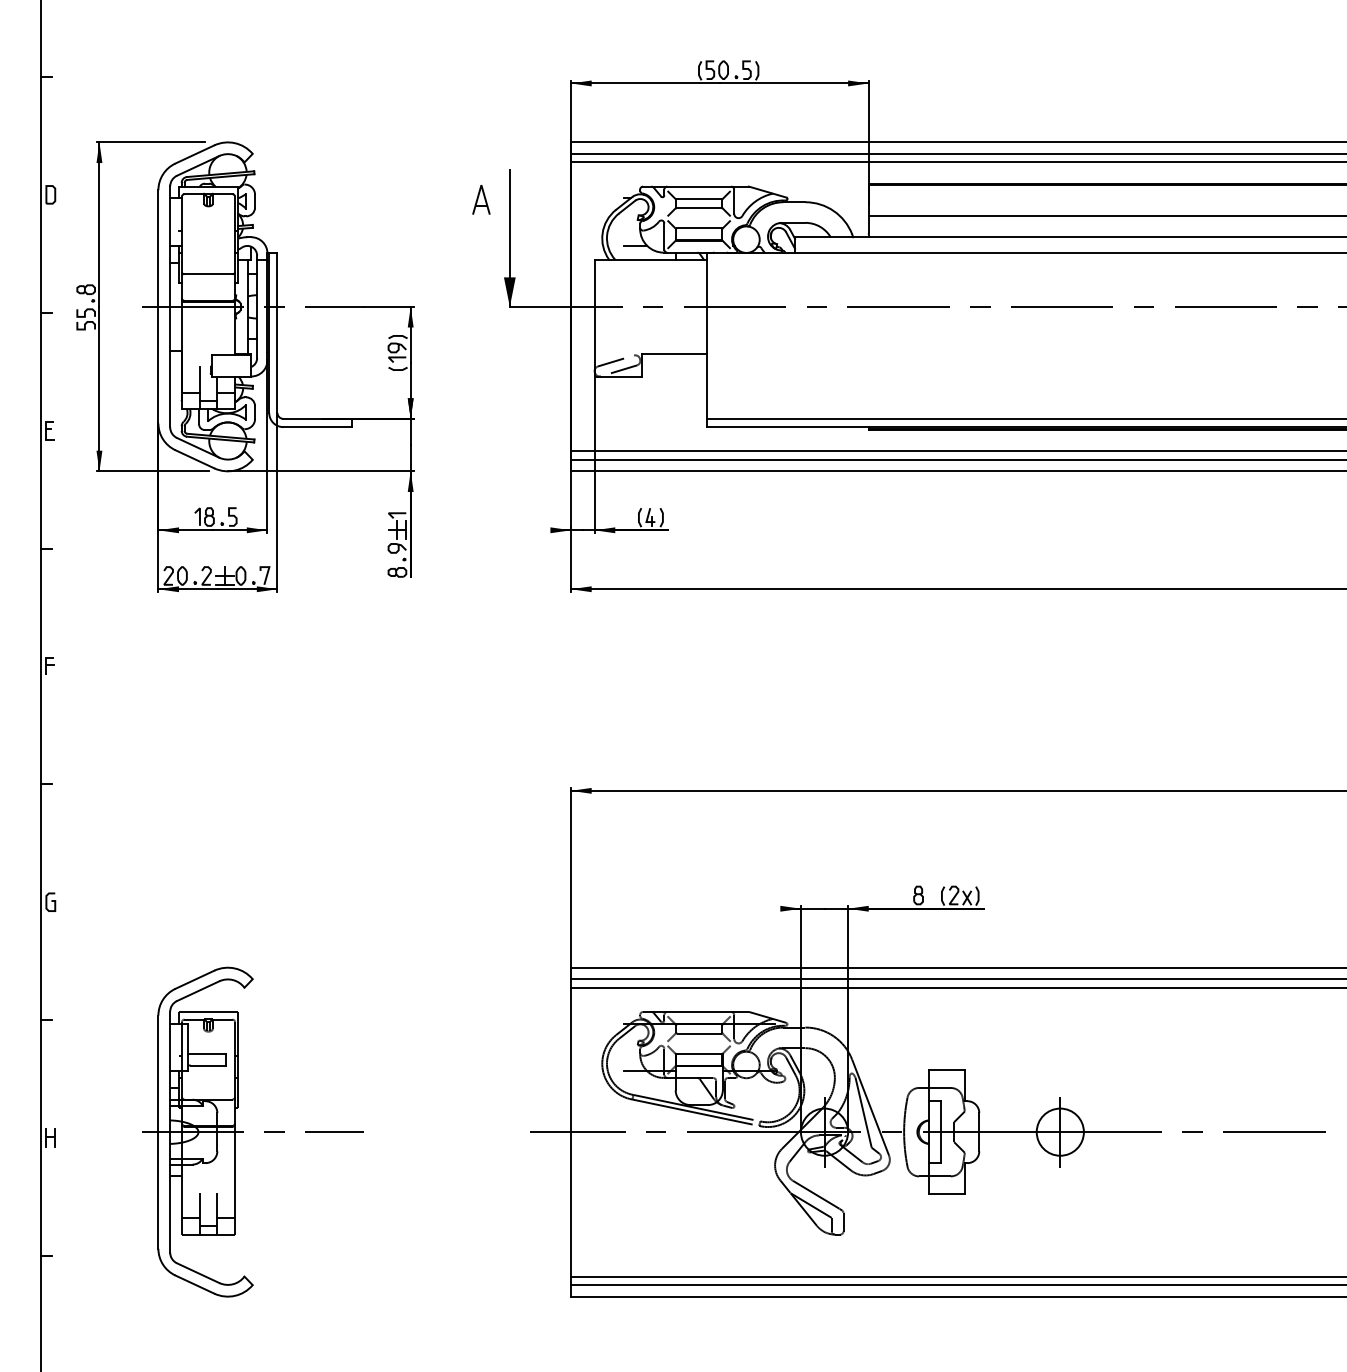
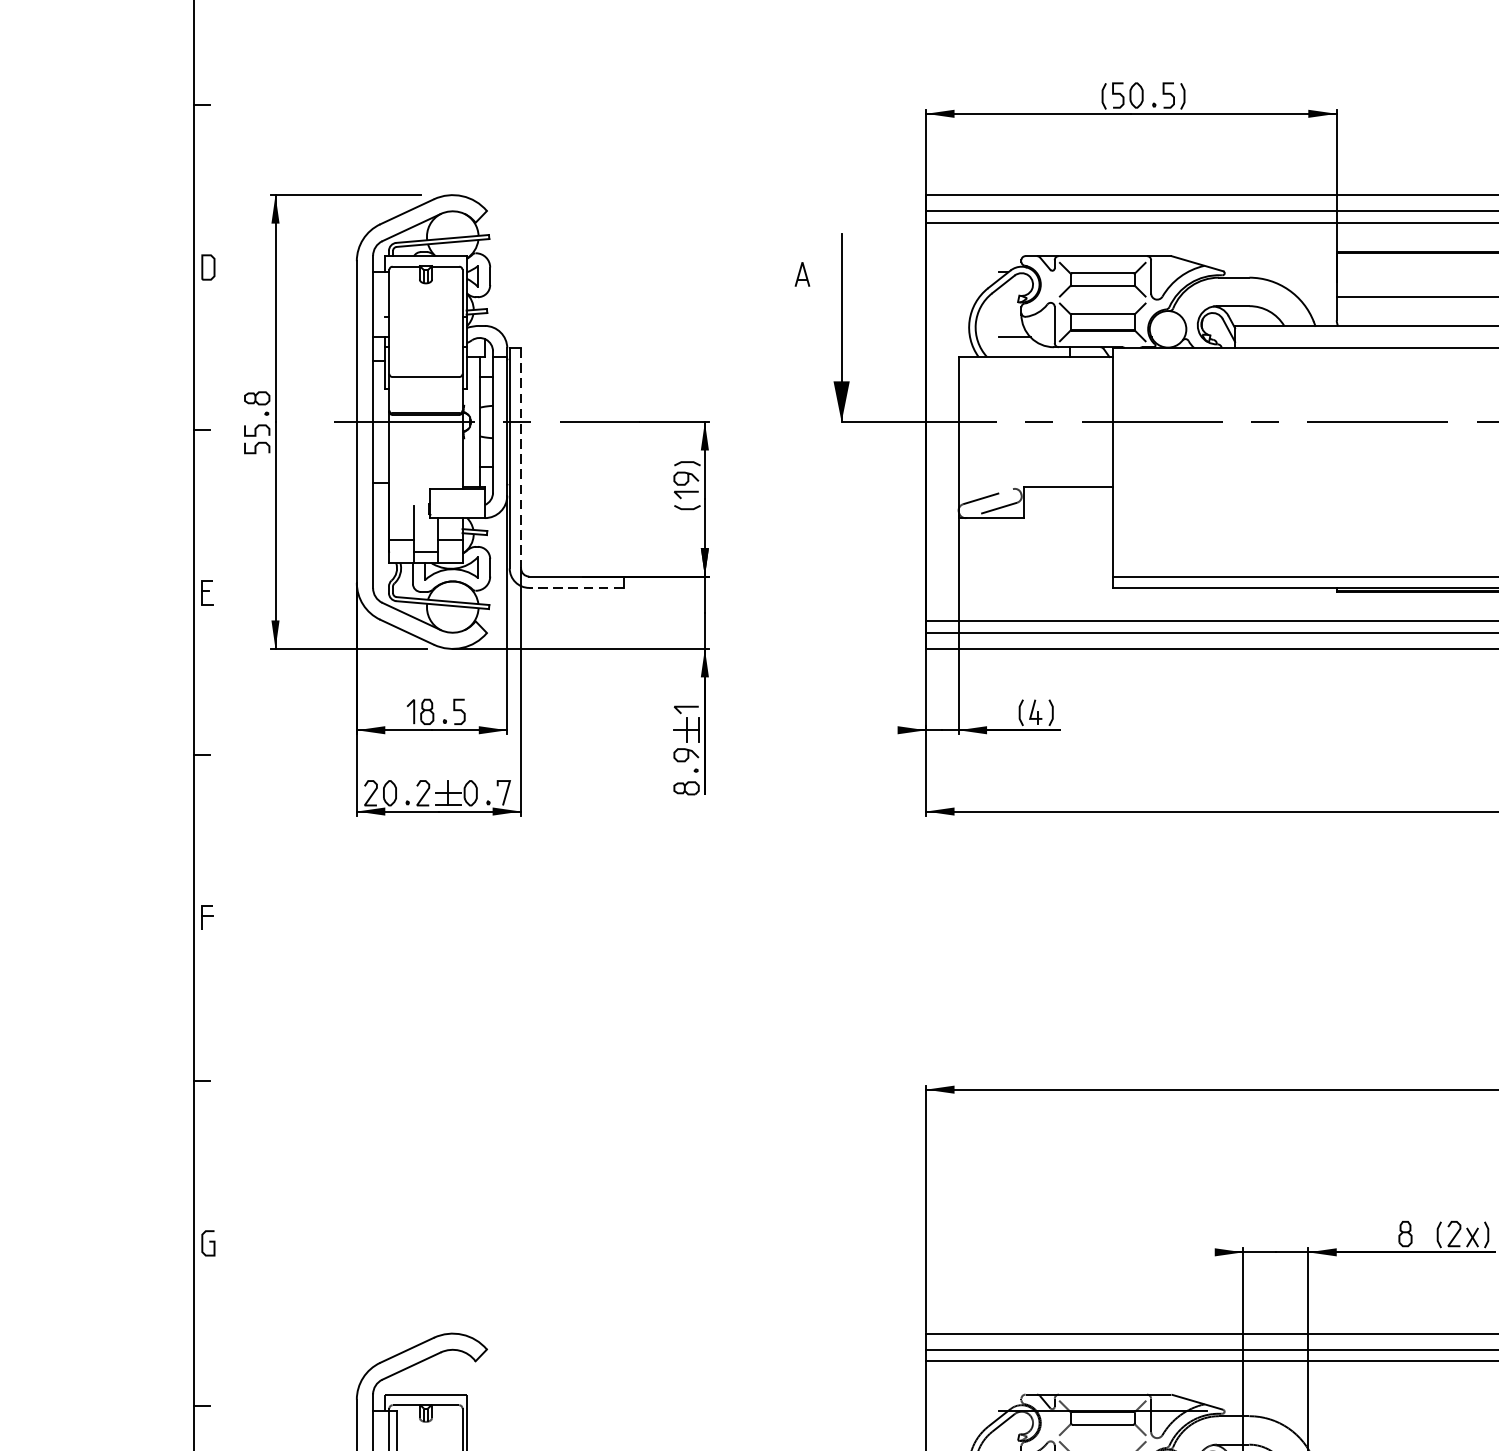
part: (481, 199) -> (802, 273), size x0.6
line: (277, 333) -> (521, 458), solid -> dashed
line: (317, 427) -> (576, 588), solid -> dashed

